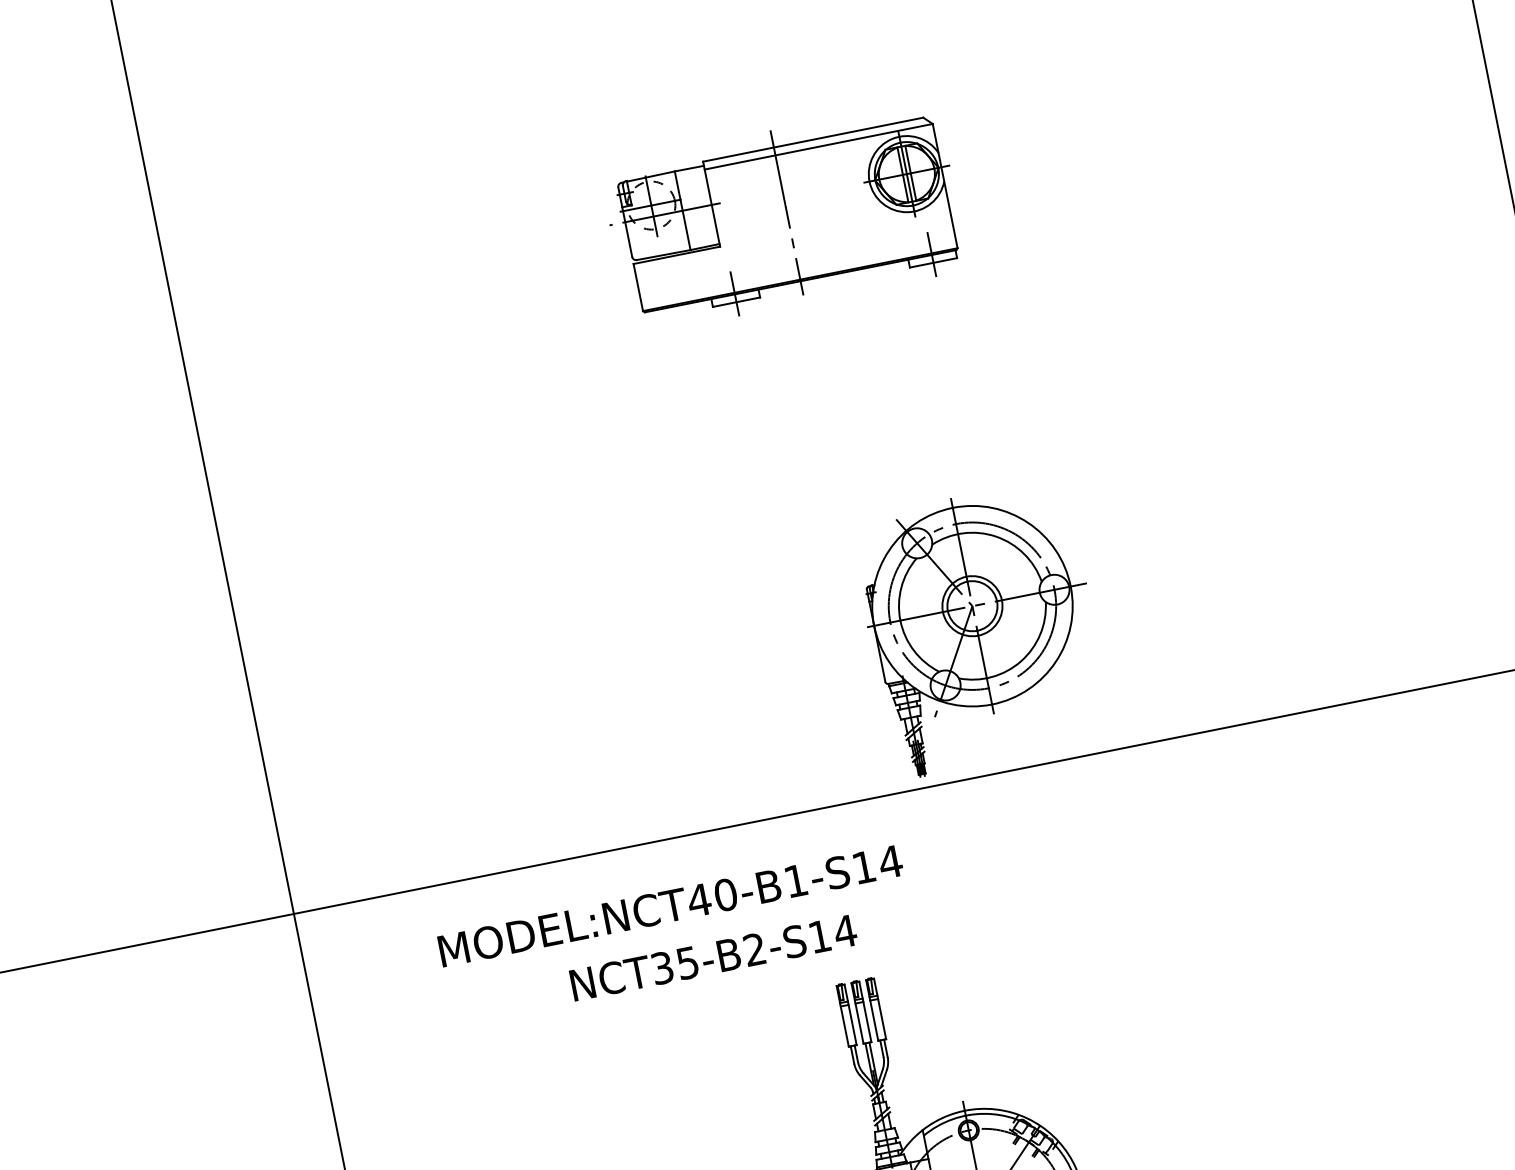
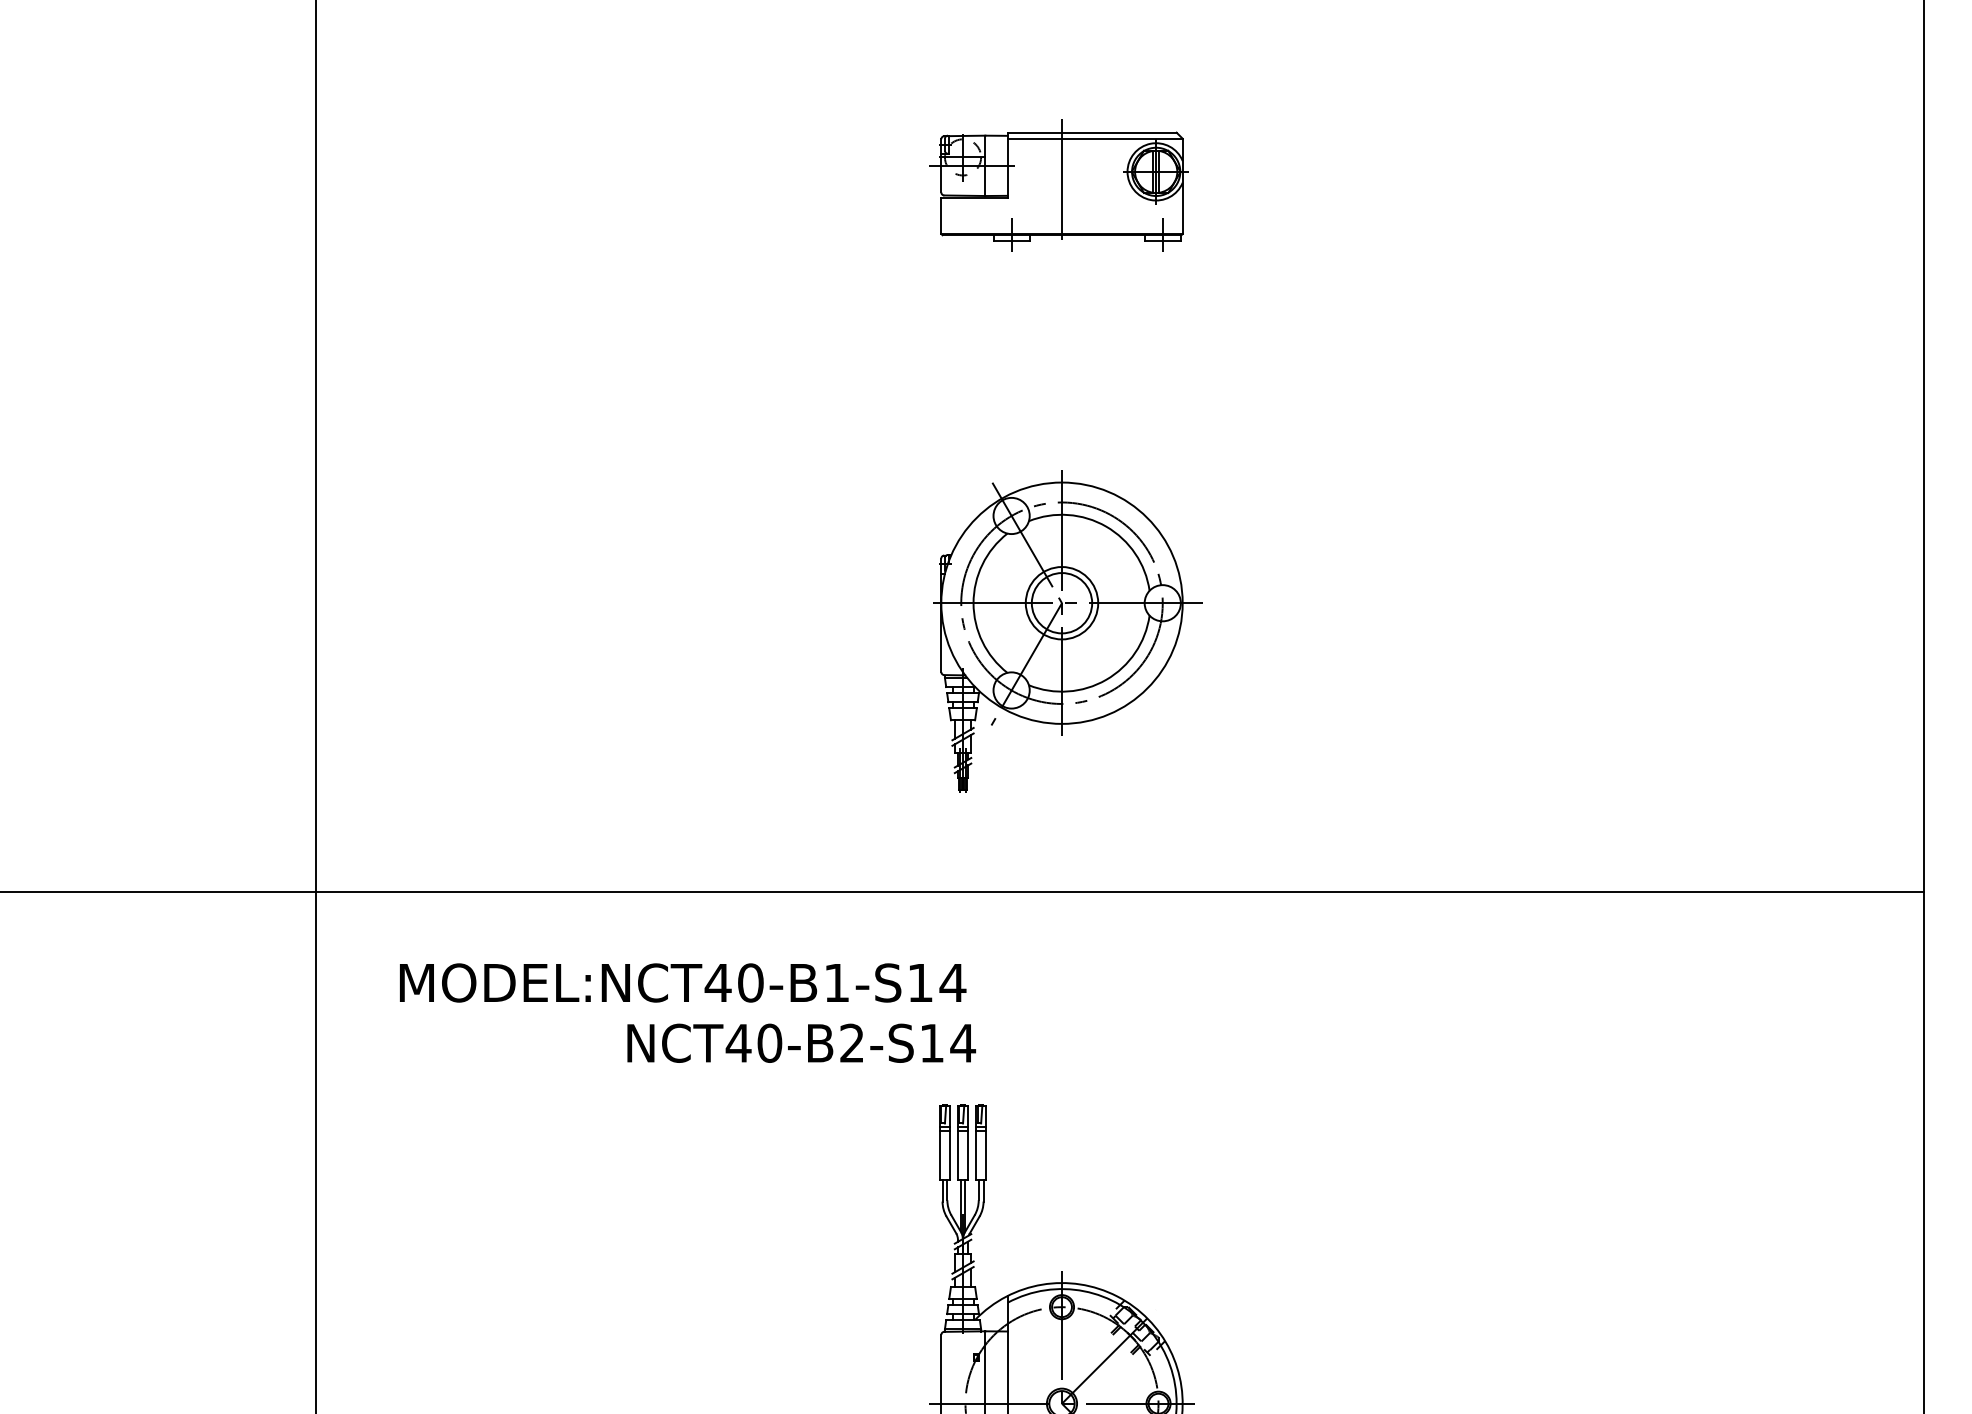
part: (783, 217) -> (1058, 185), size x0.62
part: (981, 628) -> (1067, 631), moved
text: (670, 905) -> (683, 982), moved
text: (674, 965) -> (753, 1042), NCT35-B2-S14 -> NCT40-B2-S14

